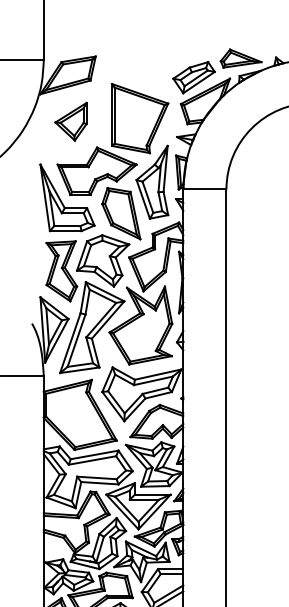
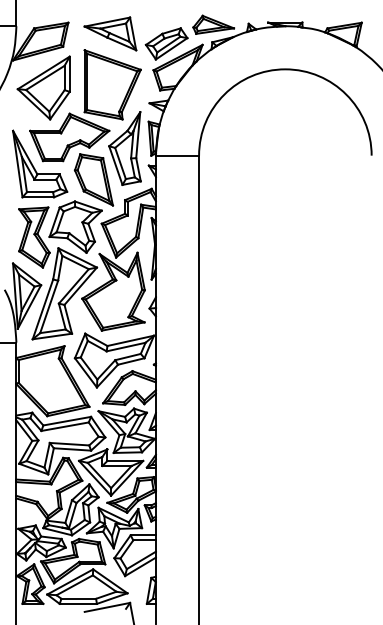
part: (137, 67) -> (110, 33), added
part: (70, 121) -> (43, 87), size x1.67

